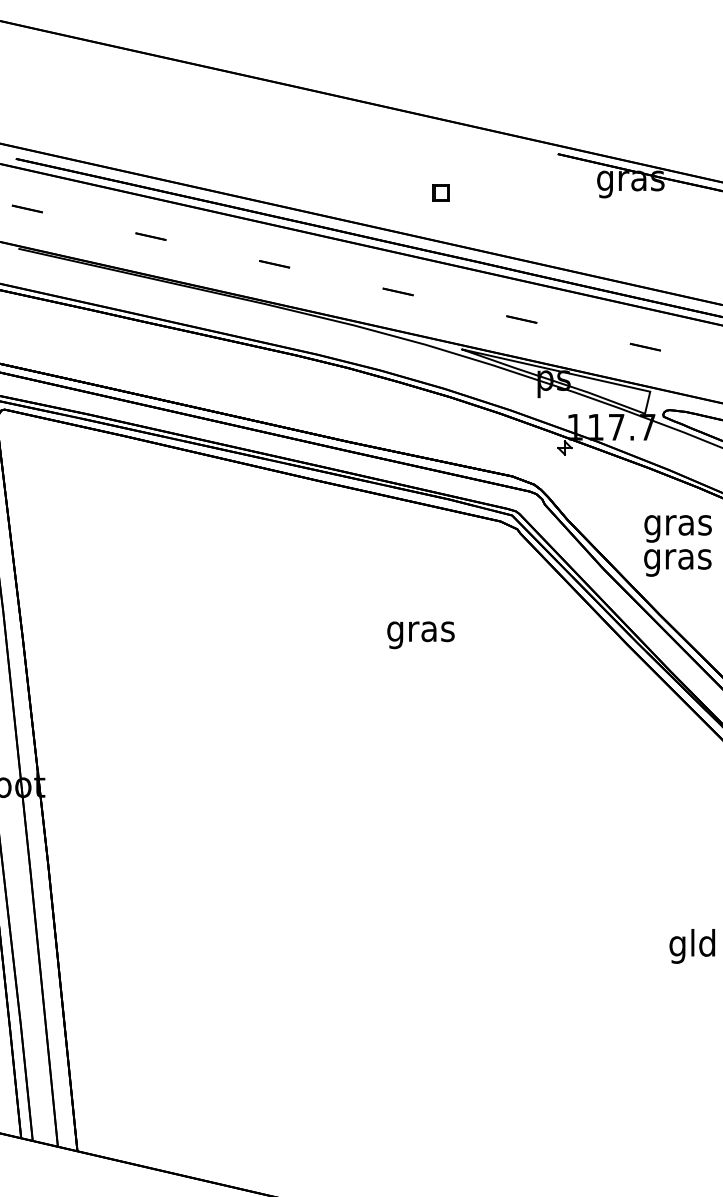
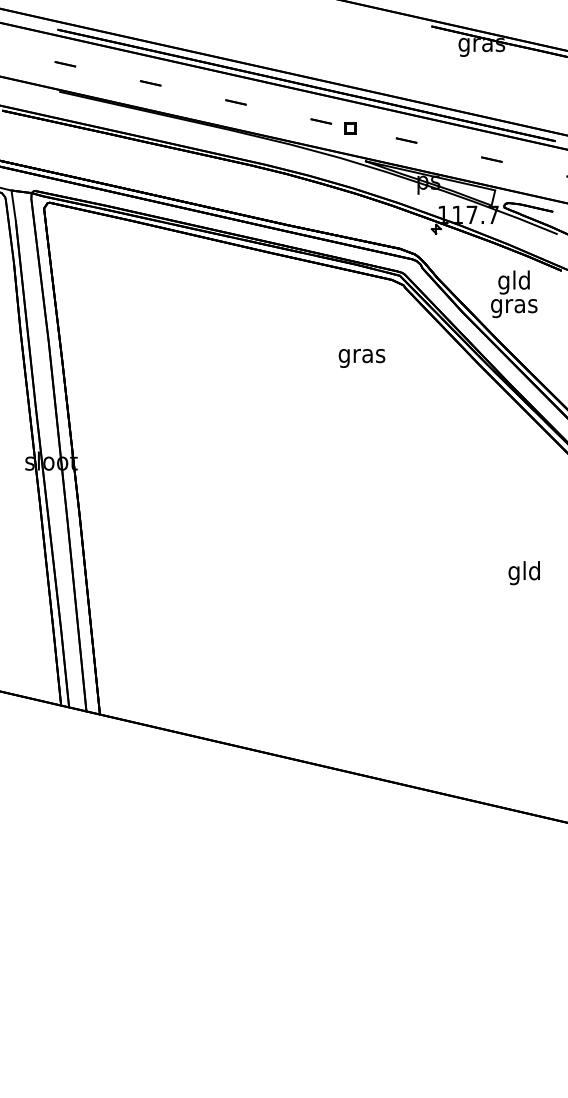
part: (440, 193) -> (350, 128), moved
text: (678, 525) -> (514, 282), gras -> gld
text: (420, 635) -> (361, 358), moved

